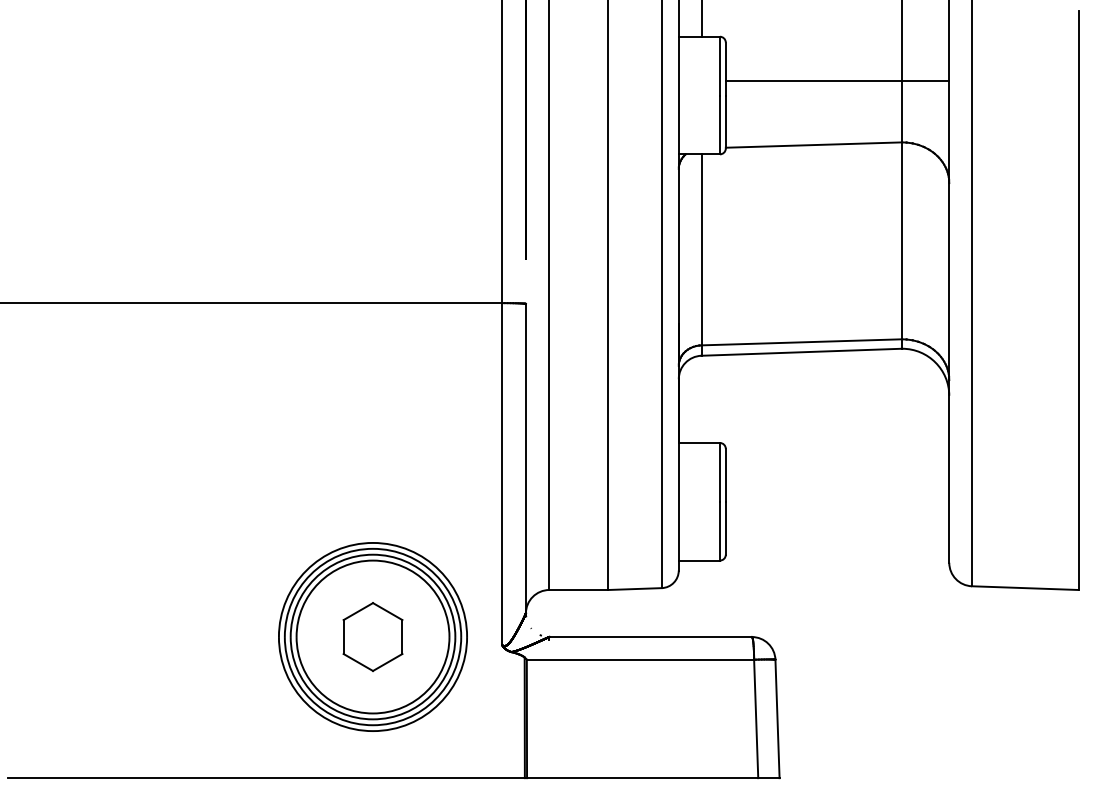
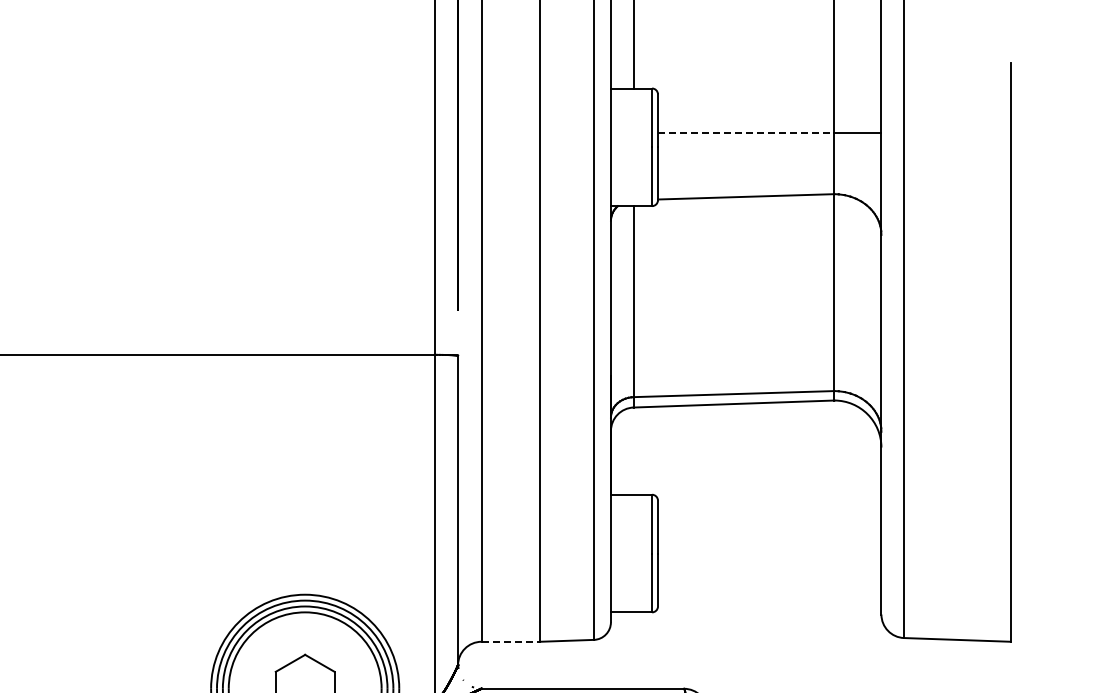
line: (814, 81) -> (746, 133), solid -> dashed
line: (579, 590) -> (511, 642), solid -> dashed

